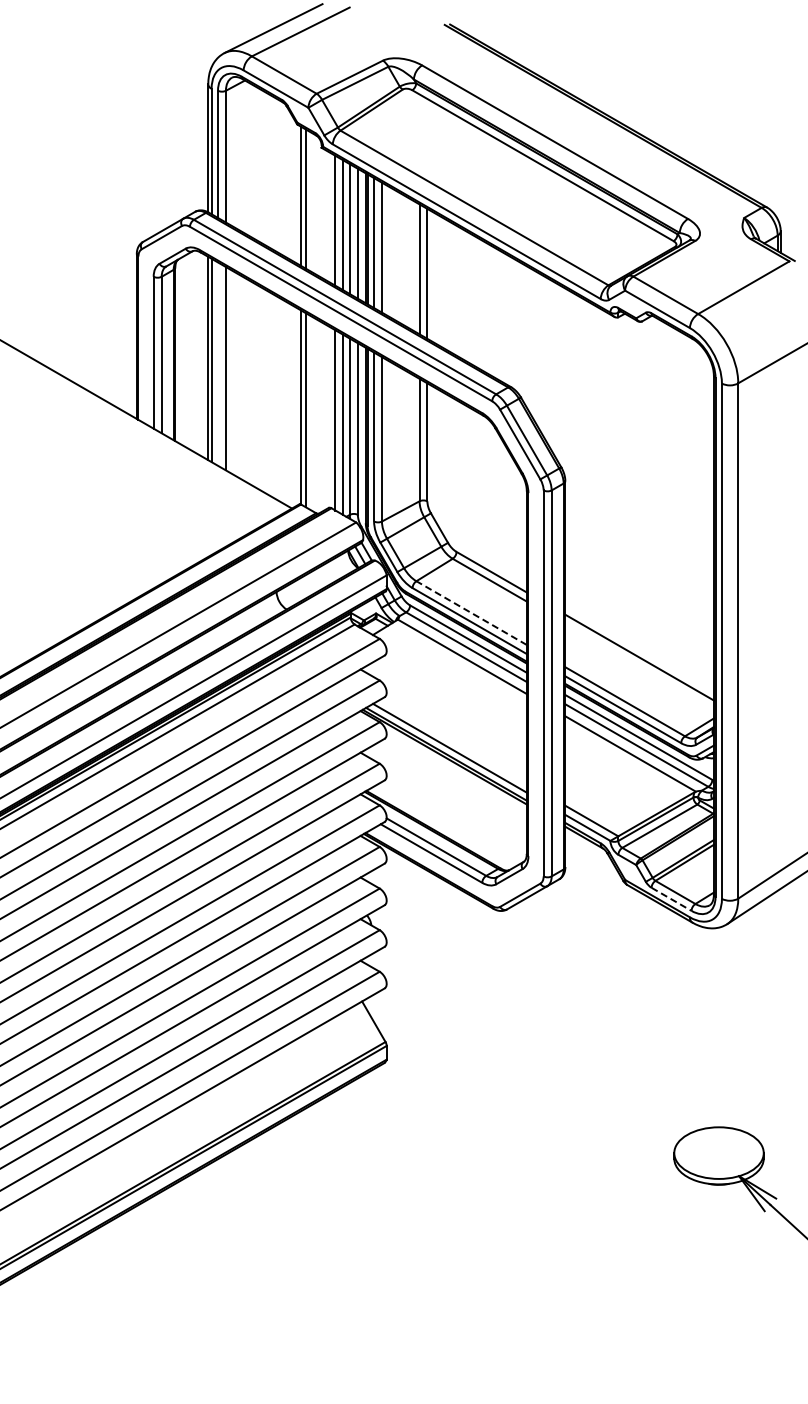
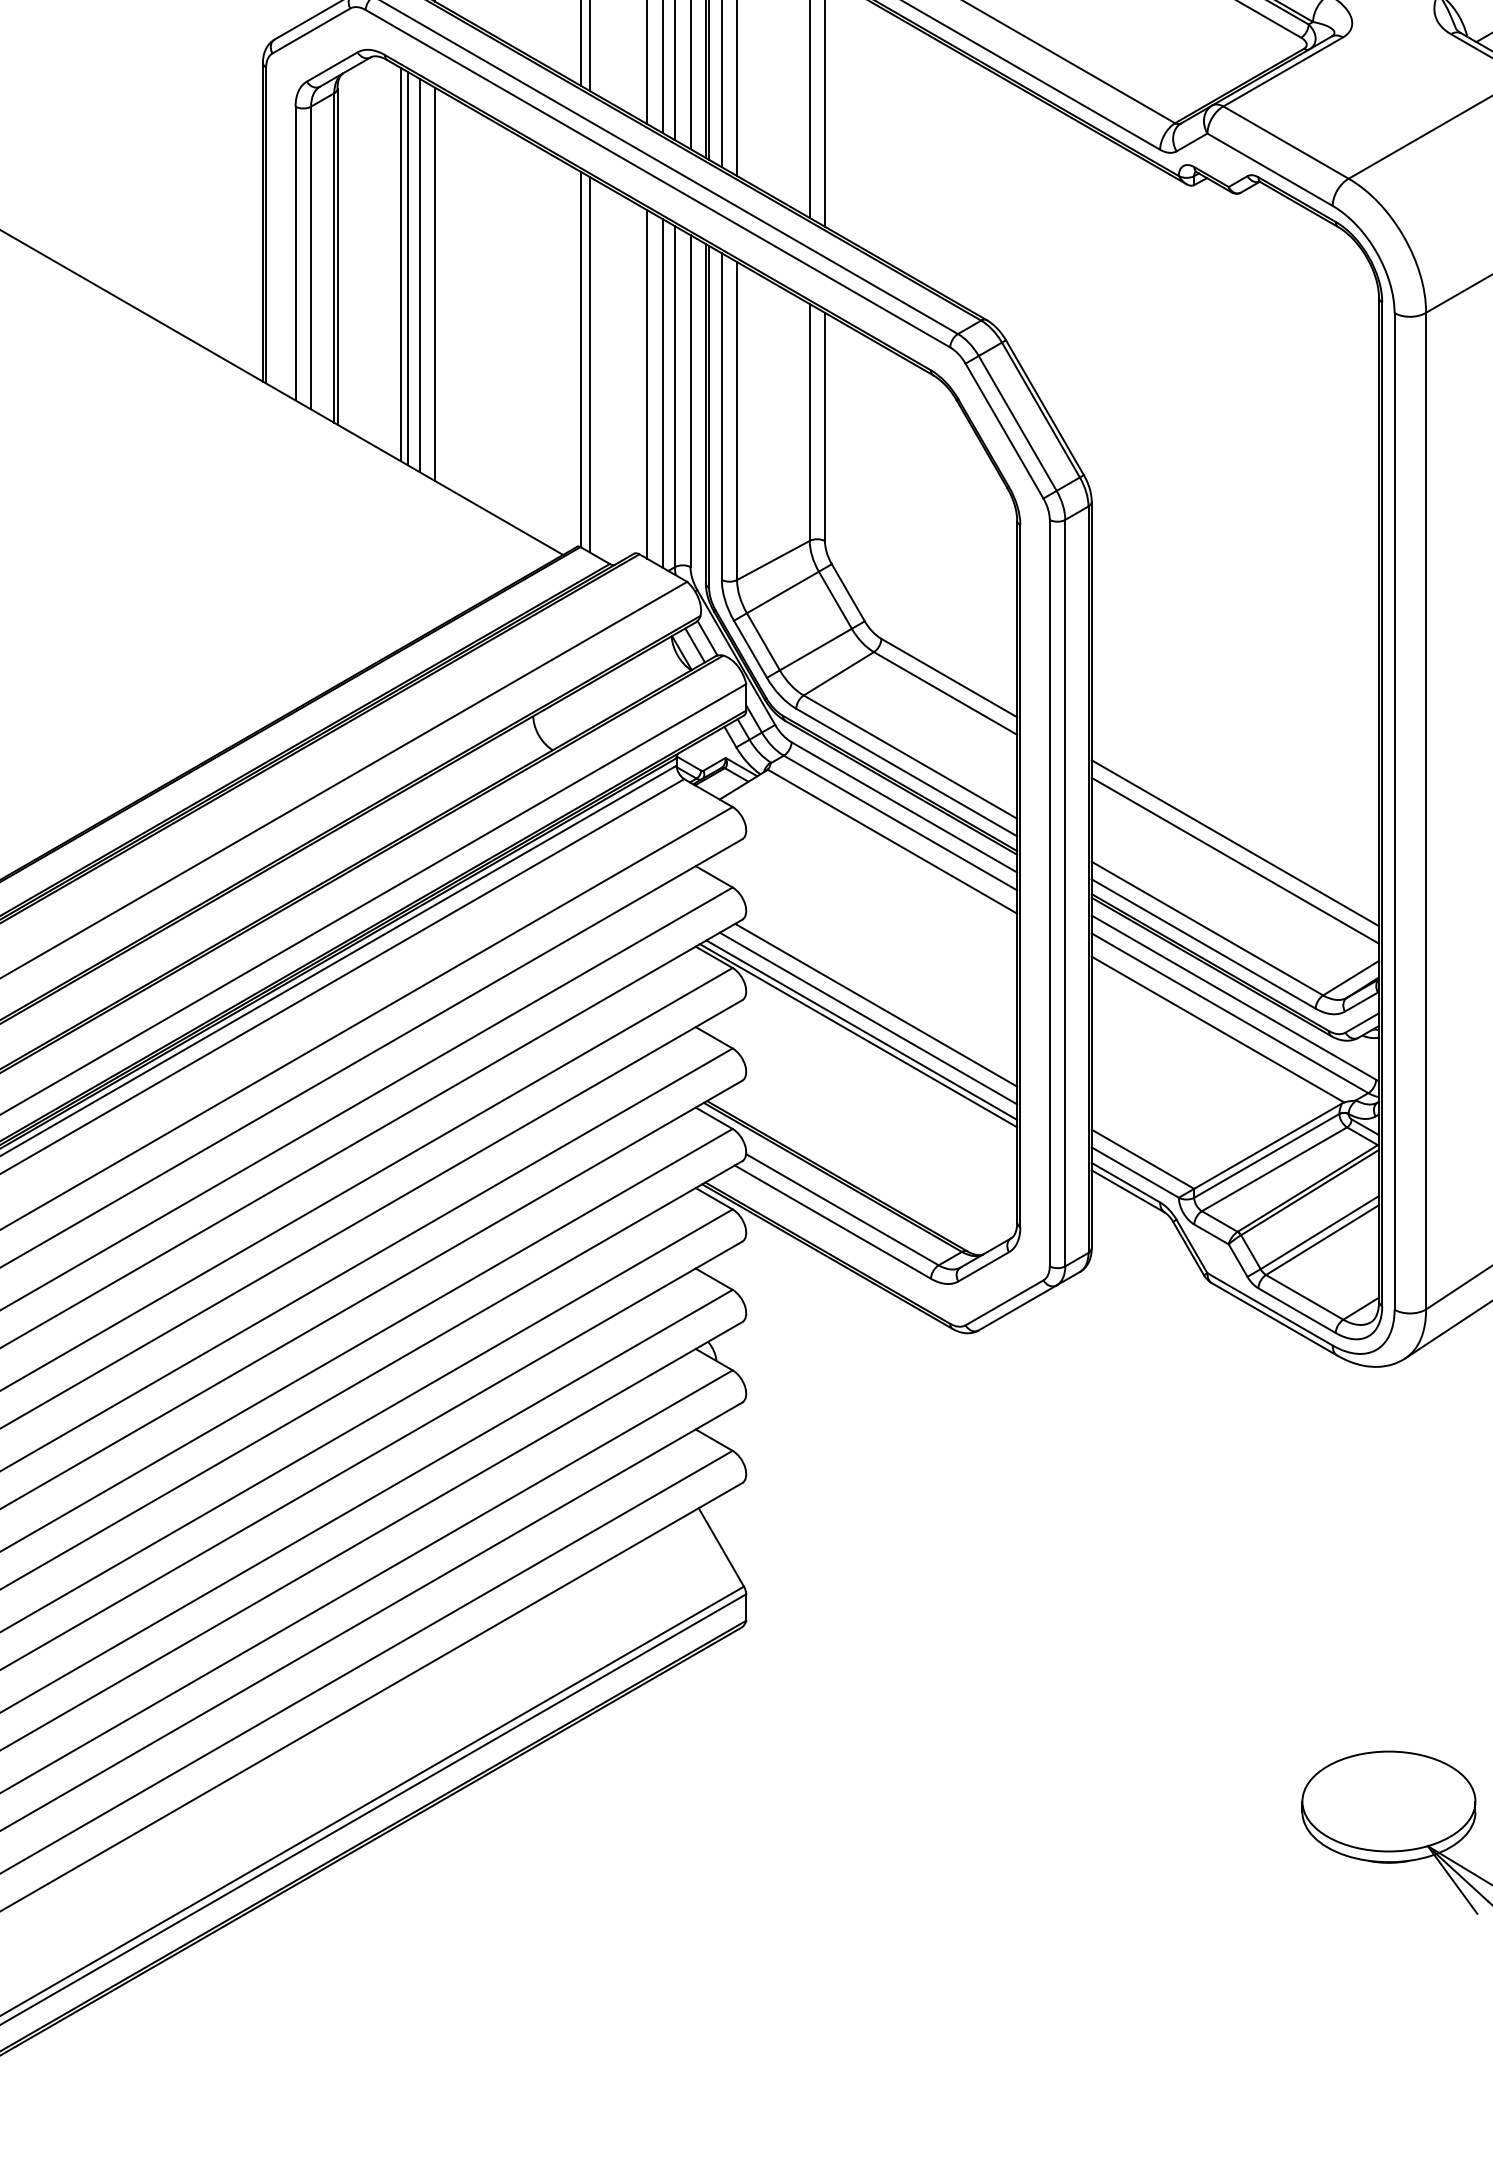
line: (218, 363) -> (420, 274), added
line: (471, 613) -> (910, 757), dashed -> solid
line: (639, 666) -> (1235, 860), added
line: (453, 741) -> (875, 1005), added
line: (671, 899) -> (1297, 1311), dashed -> solid

